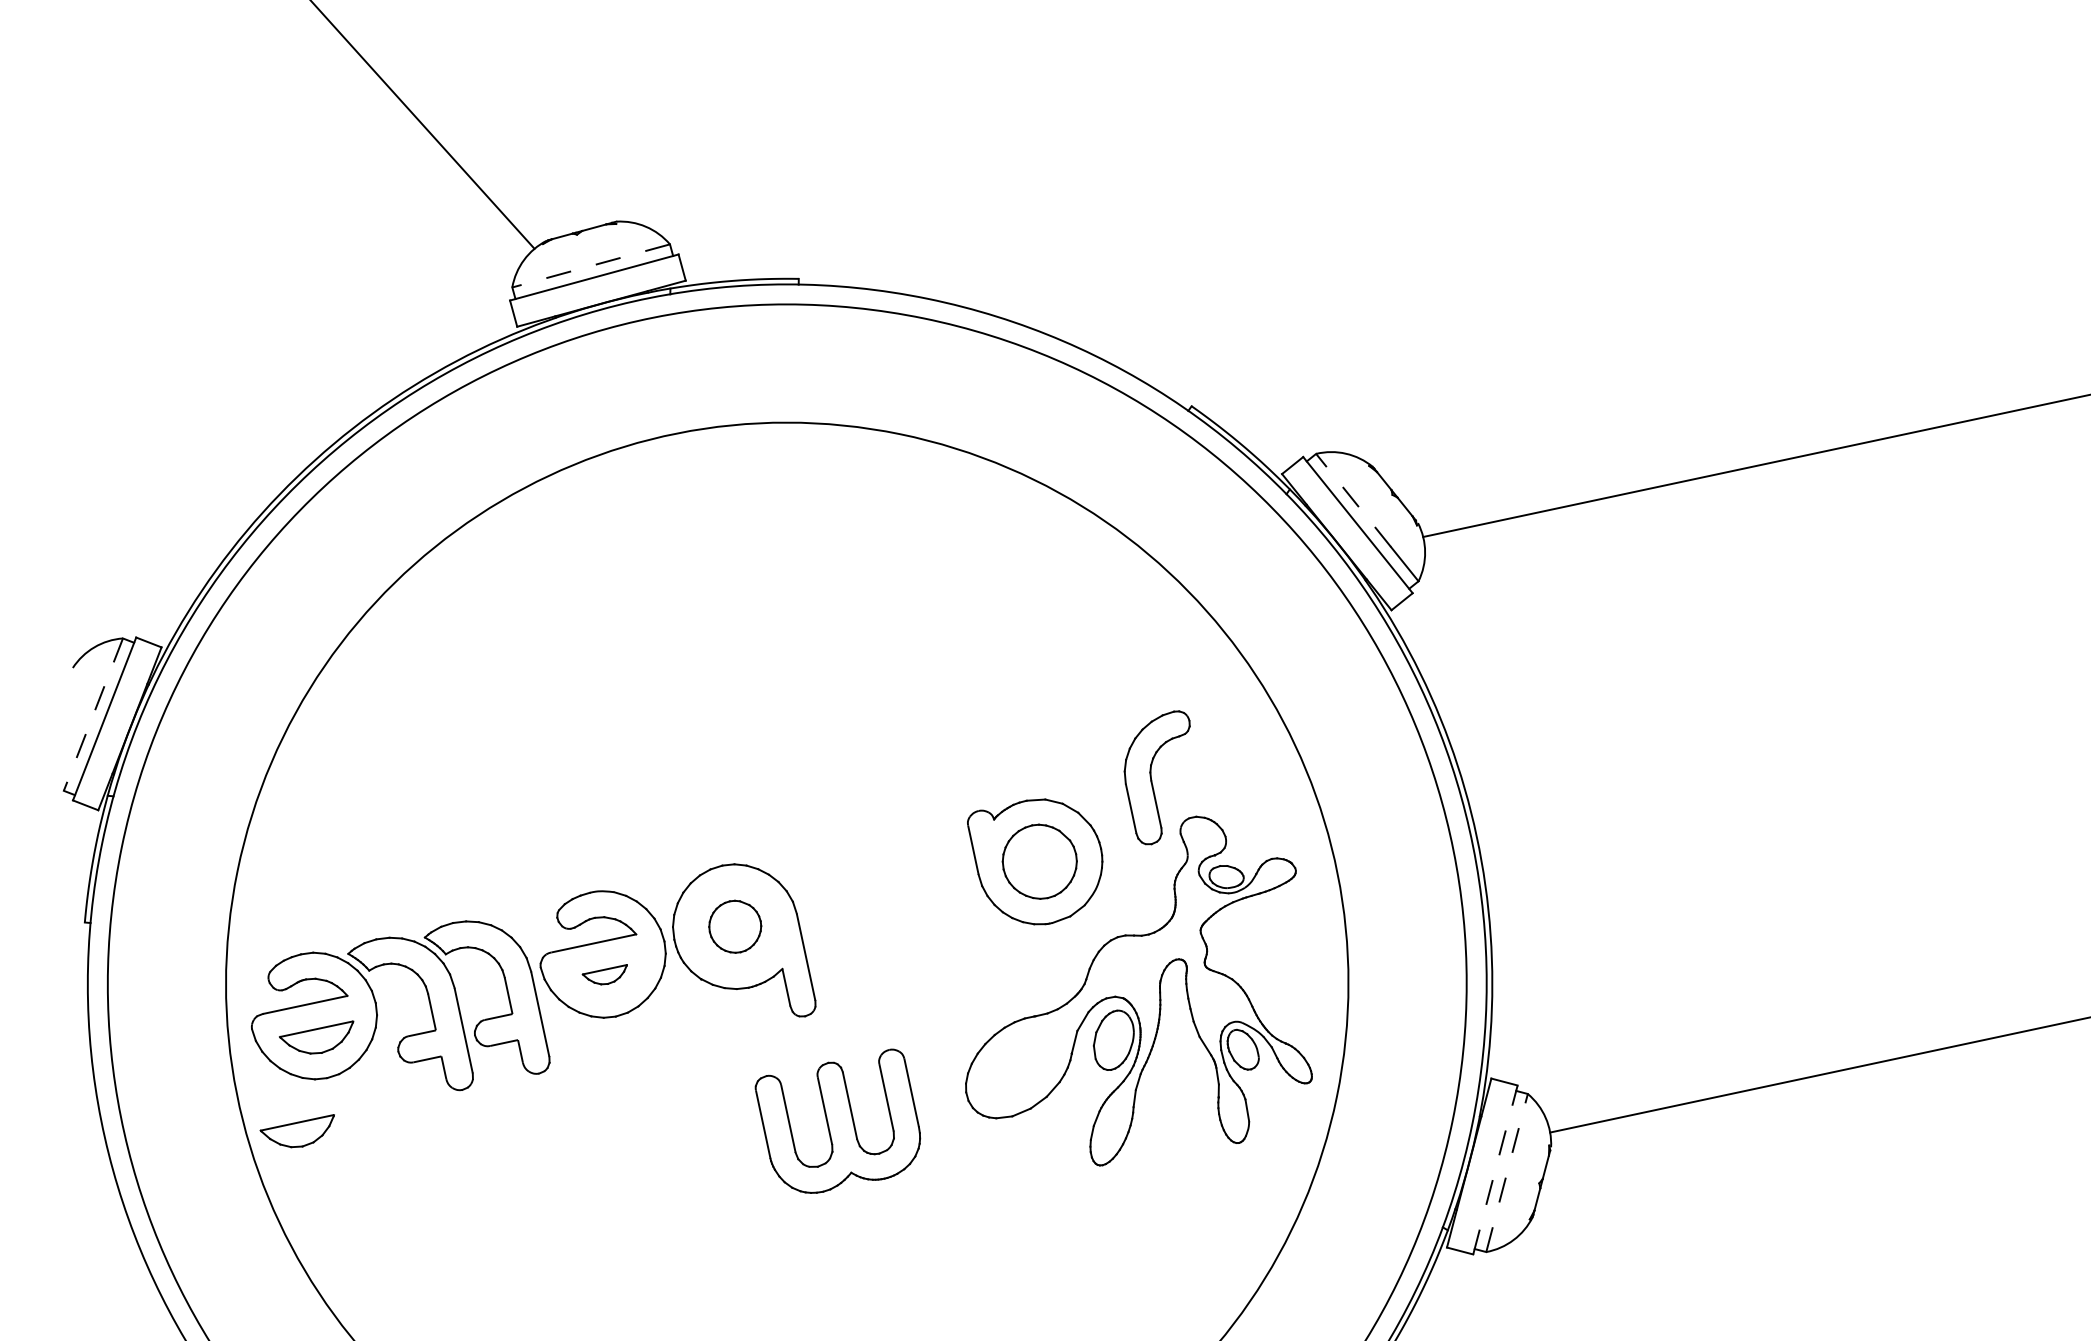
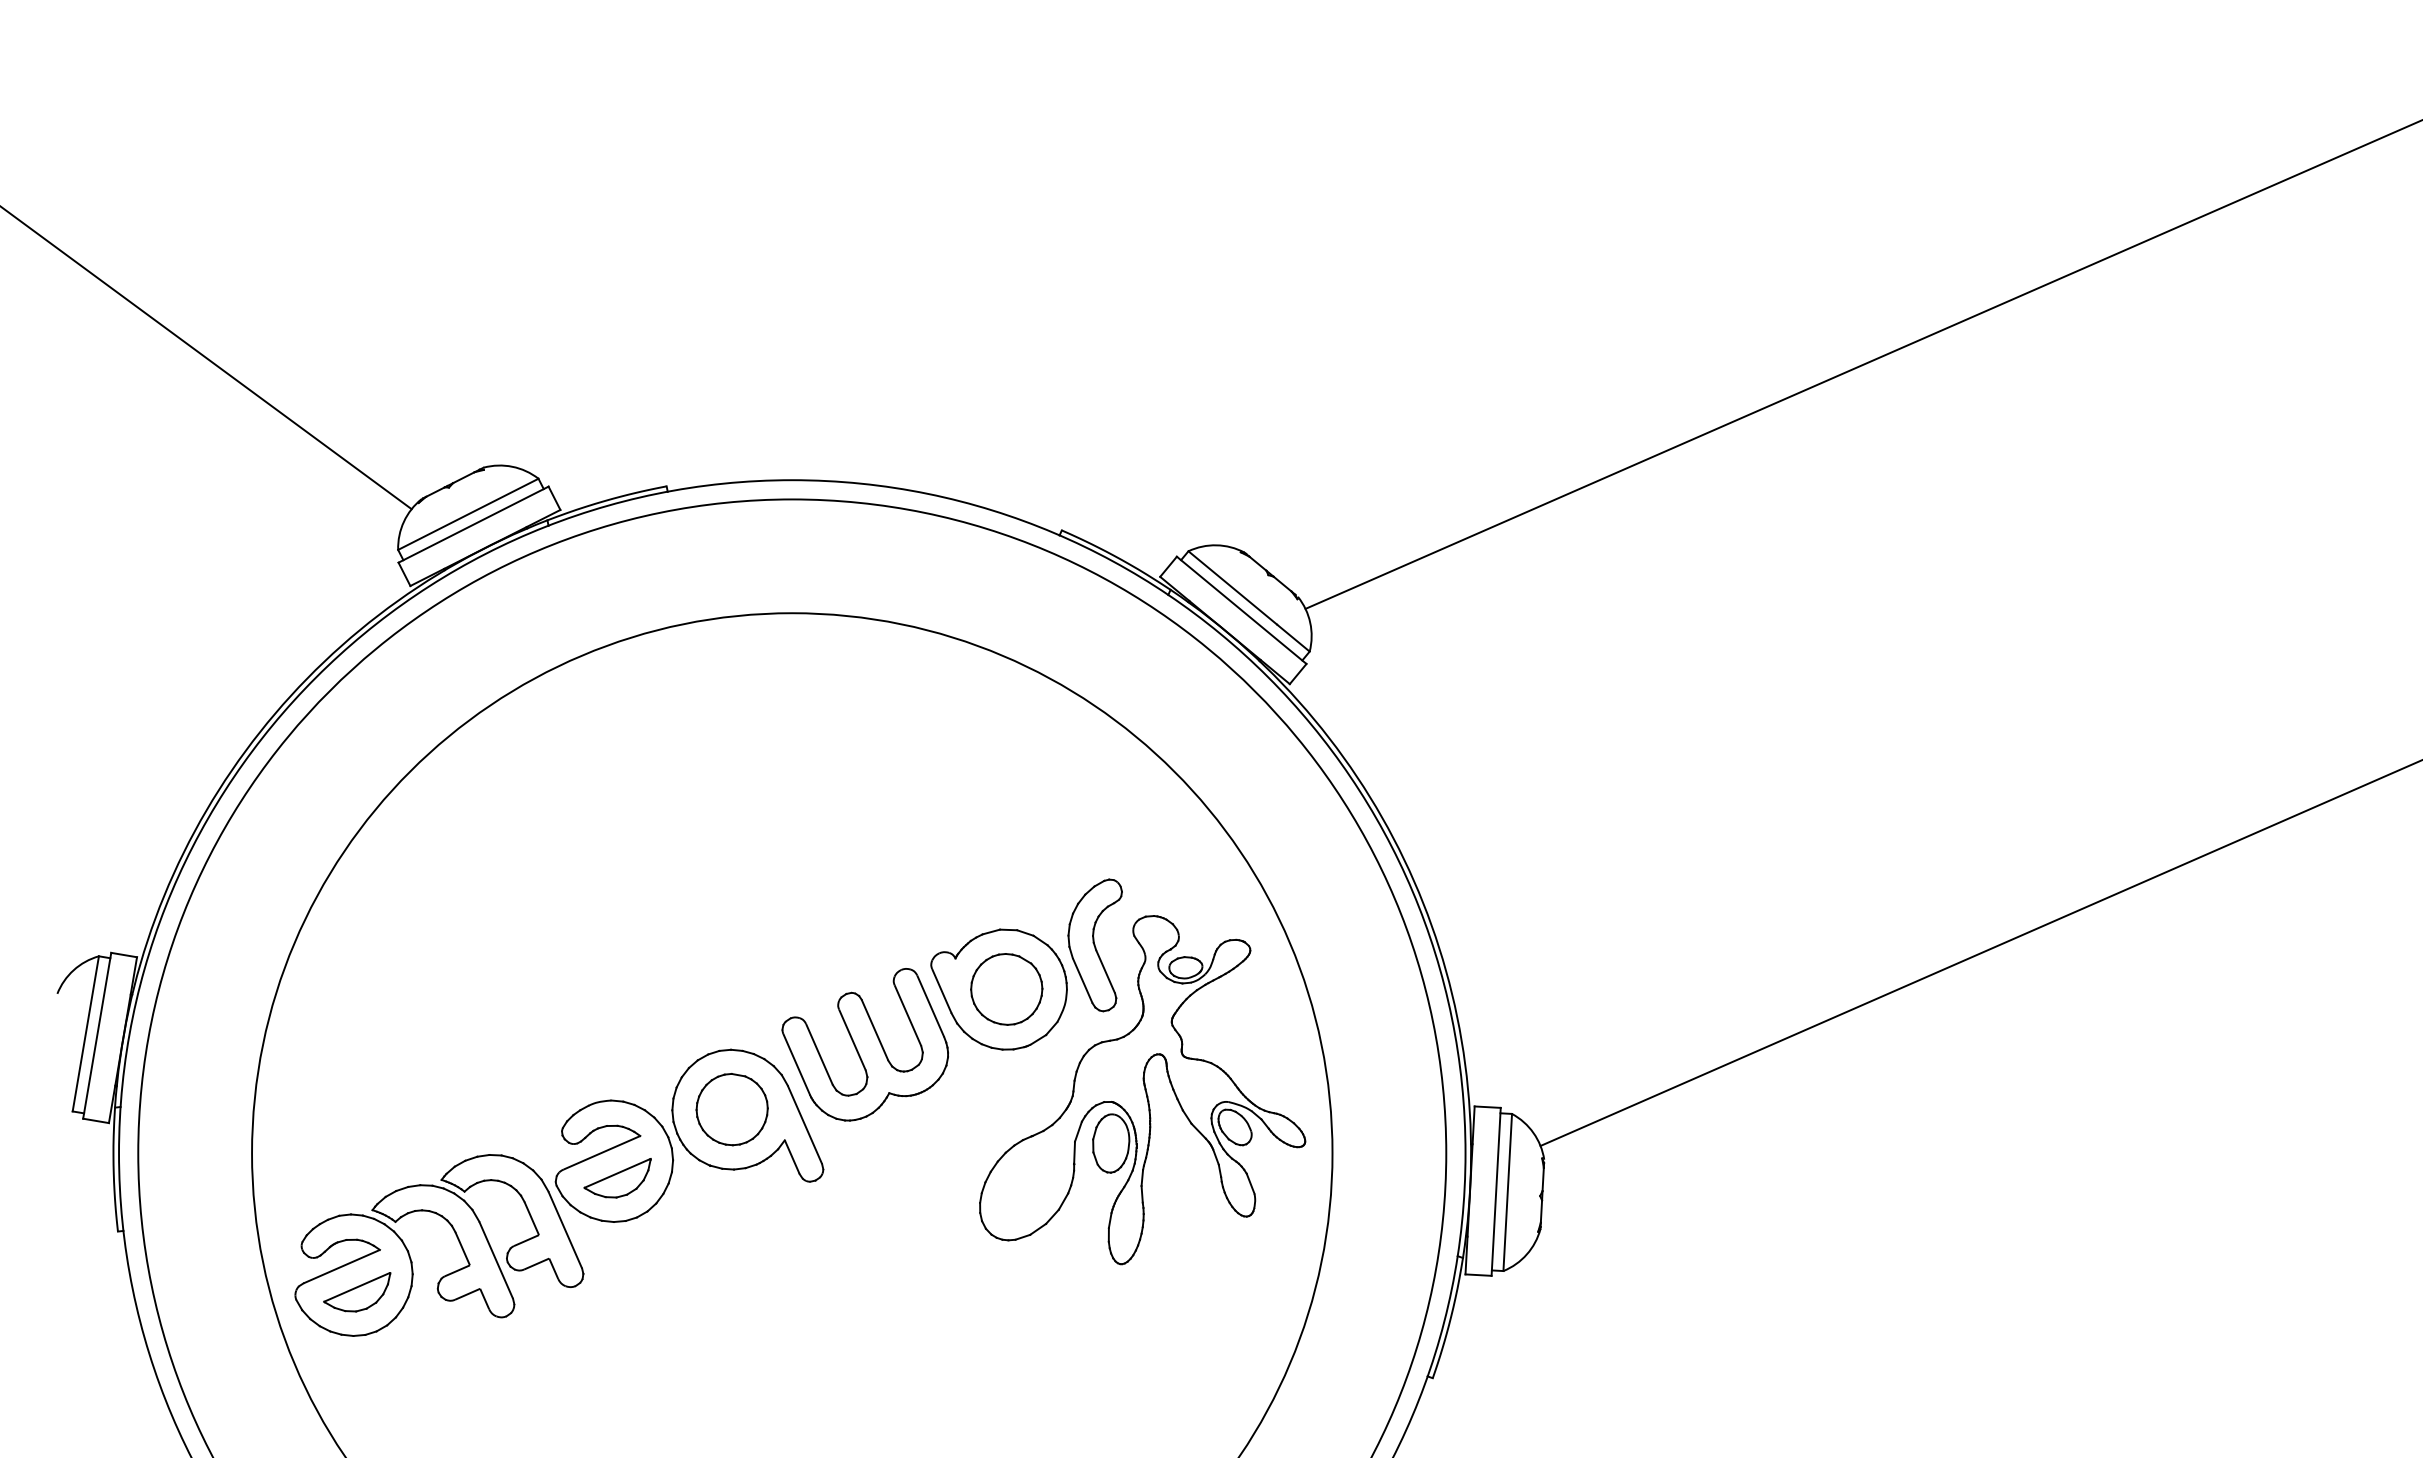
line: (591, 266) -> (468, 514), dashed -> solid
line: (1353, 499) -> (1232, 587), dashed -> solid
line: (93, 714) -> (85, 1033), dashed -> solid
part: (1150, 775) -> (1094, 945), moved
part: (734, 926) -> (731, 1109), size x1.43
part: (604, 972) -> (617, 1178), size x1.67
part: (836, 1118) -> (864, 1044), moved
part: (296, 1128) -> (357, 1384), removed
line: (1495, 1169) -> (1496, 1191), dashed -> solid
line: (1506, 1172) -> (1507, 1192), dashed -> solid

